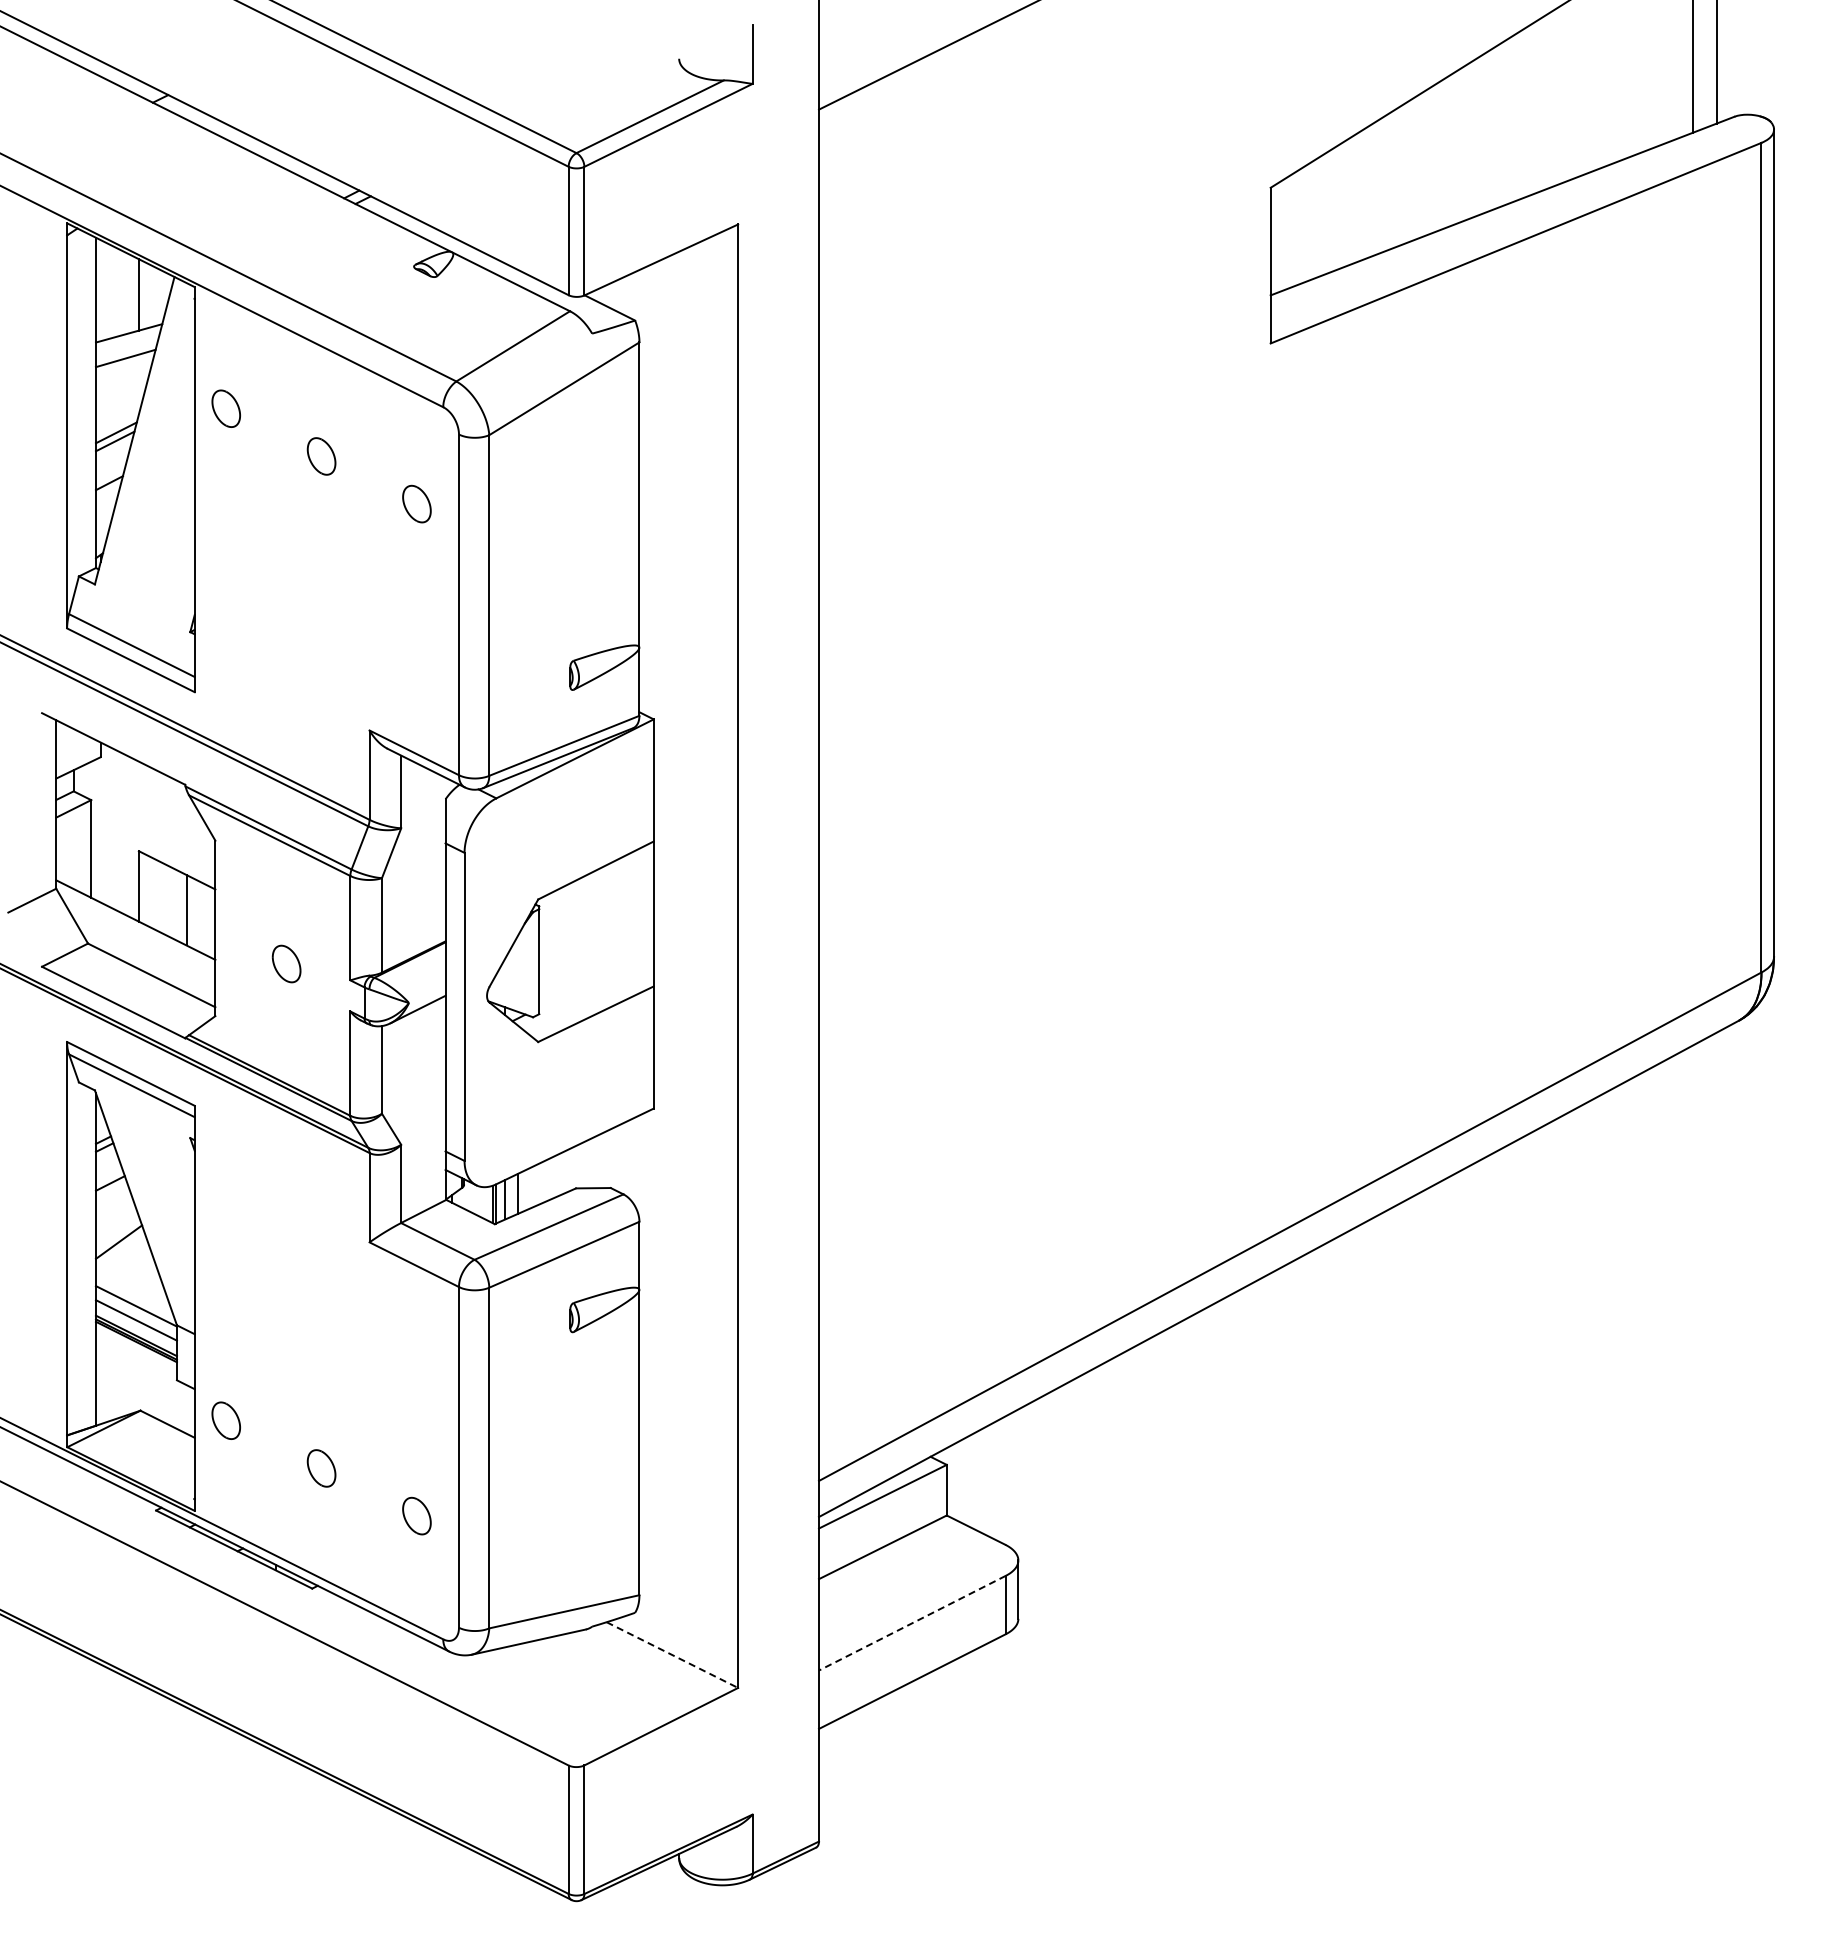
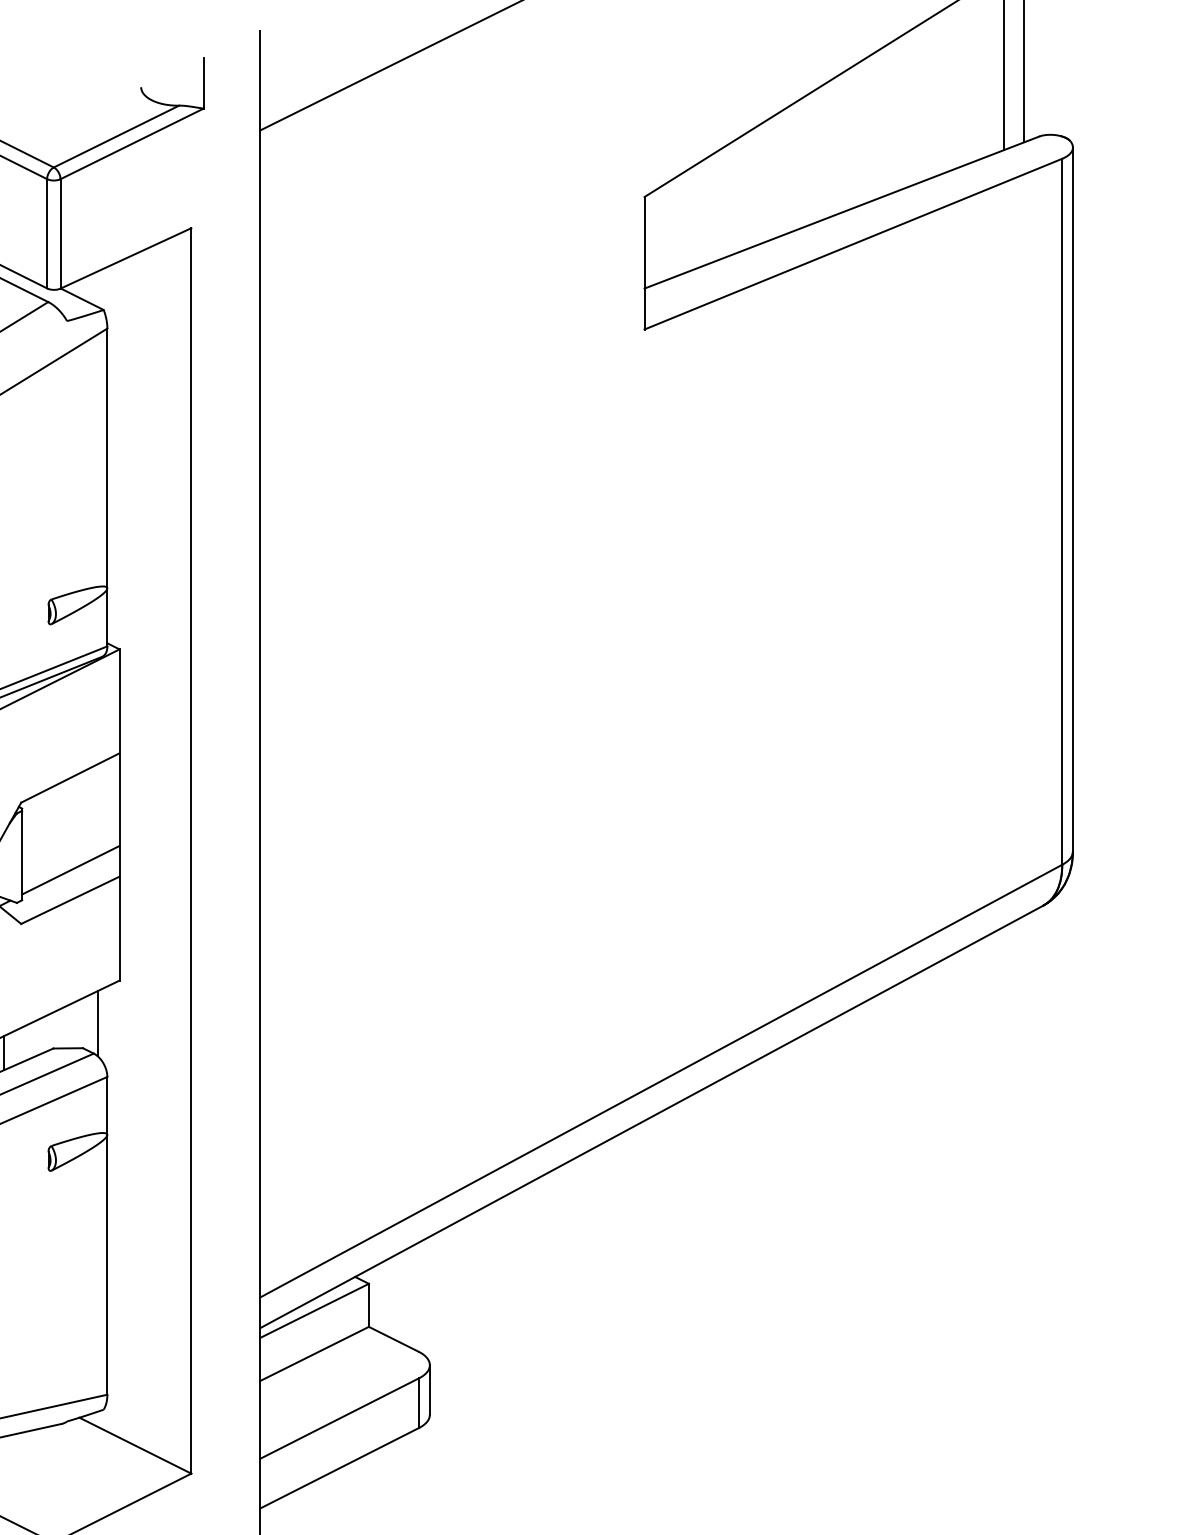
line: (596, 978) -> (70, 869), added
line: (628, 1158) -> (98, 1023), added
line: (912, 1623) -> (339, 1418), dashed -> solid
line: (672, 1655) -> (135, 1446), dashed -> solid

